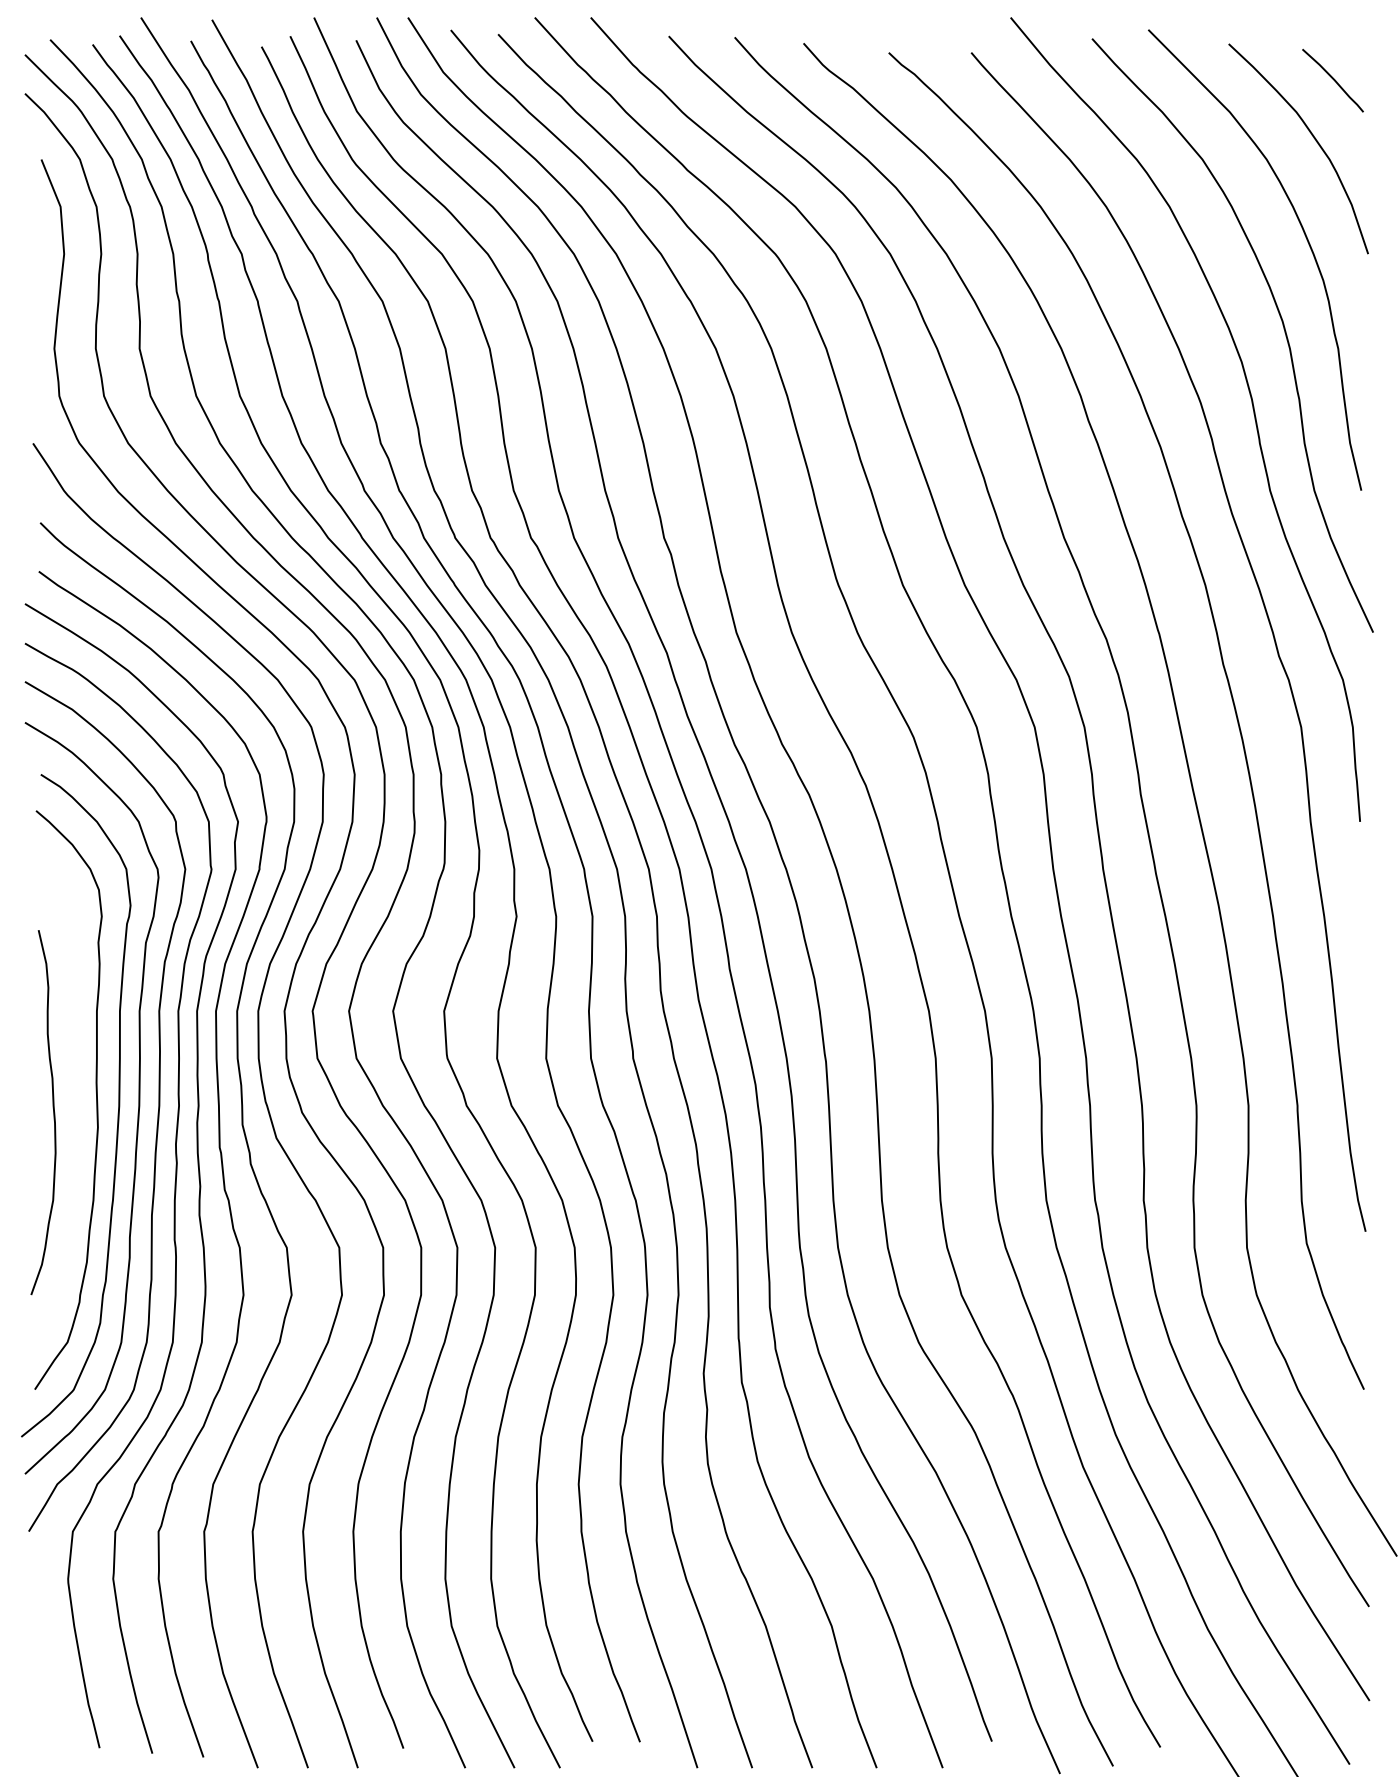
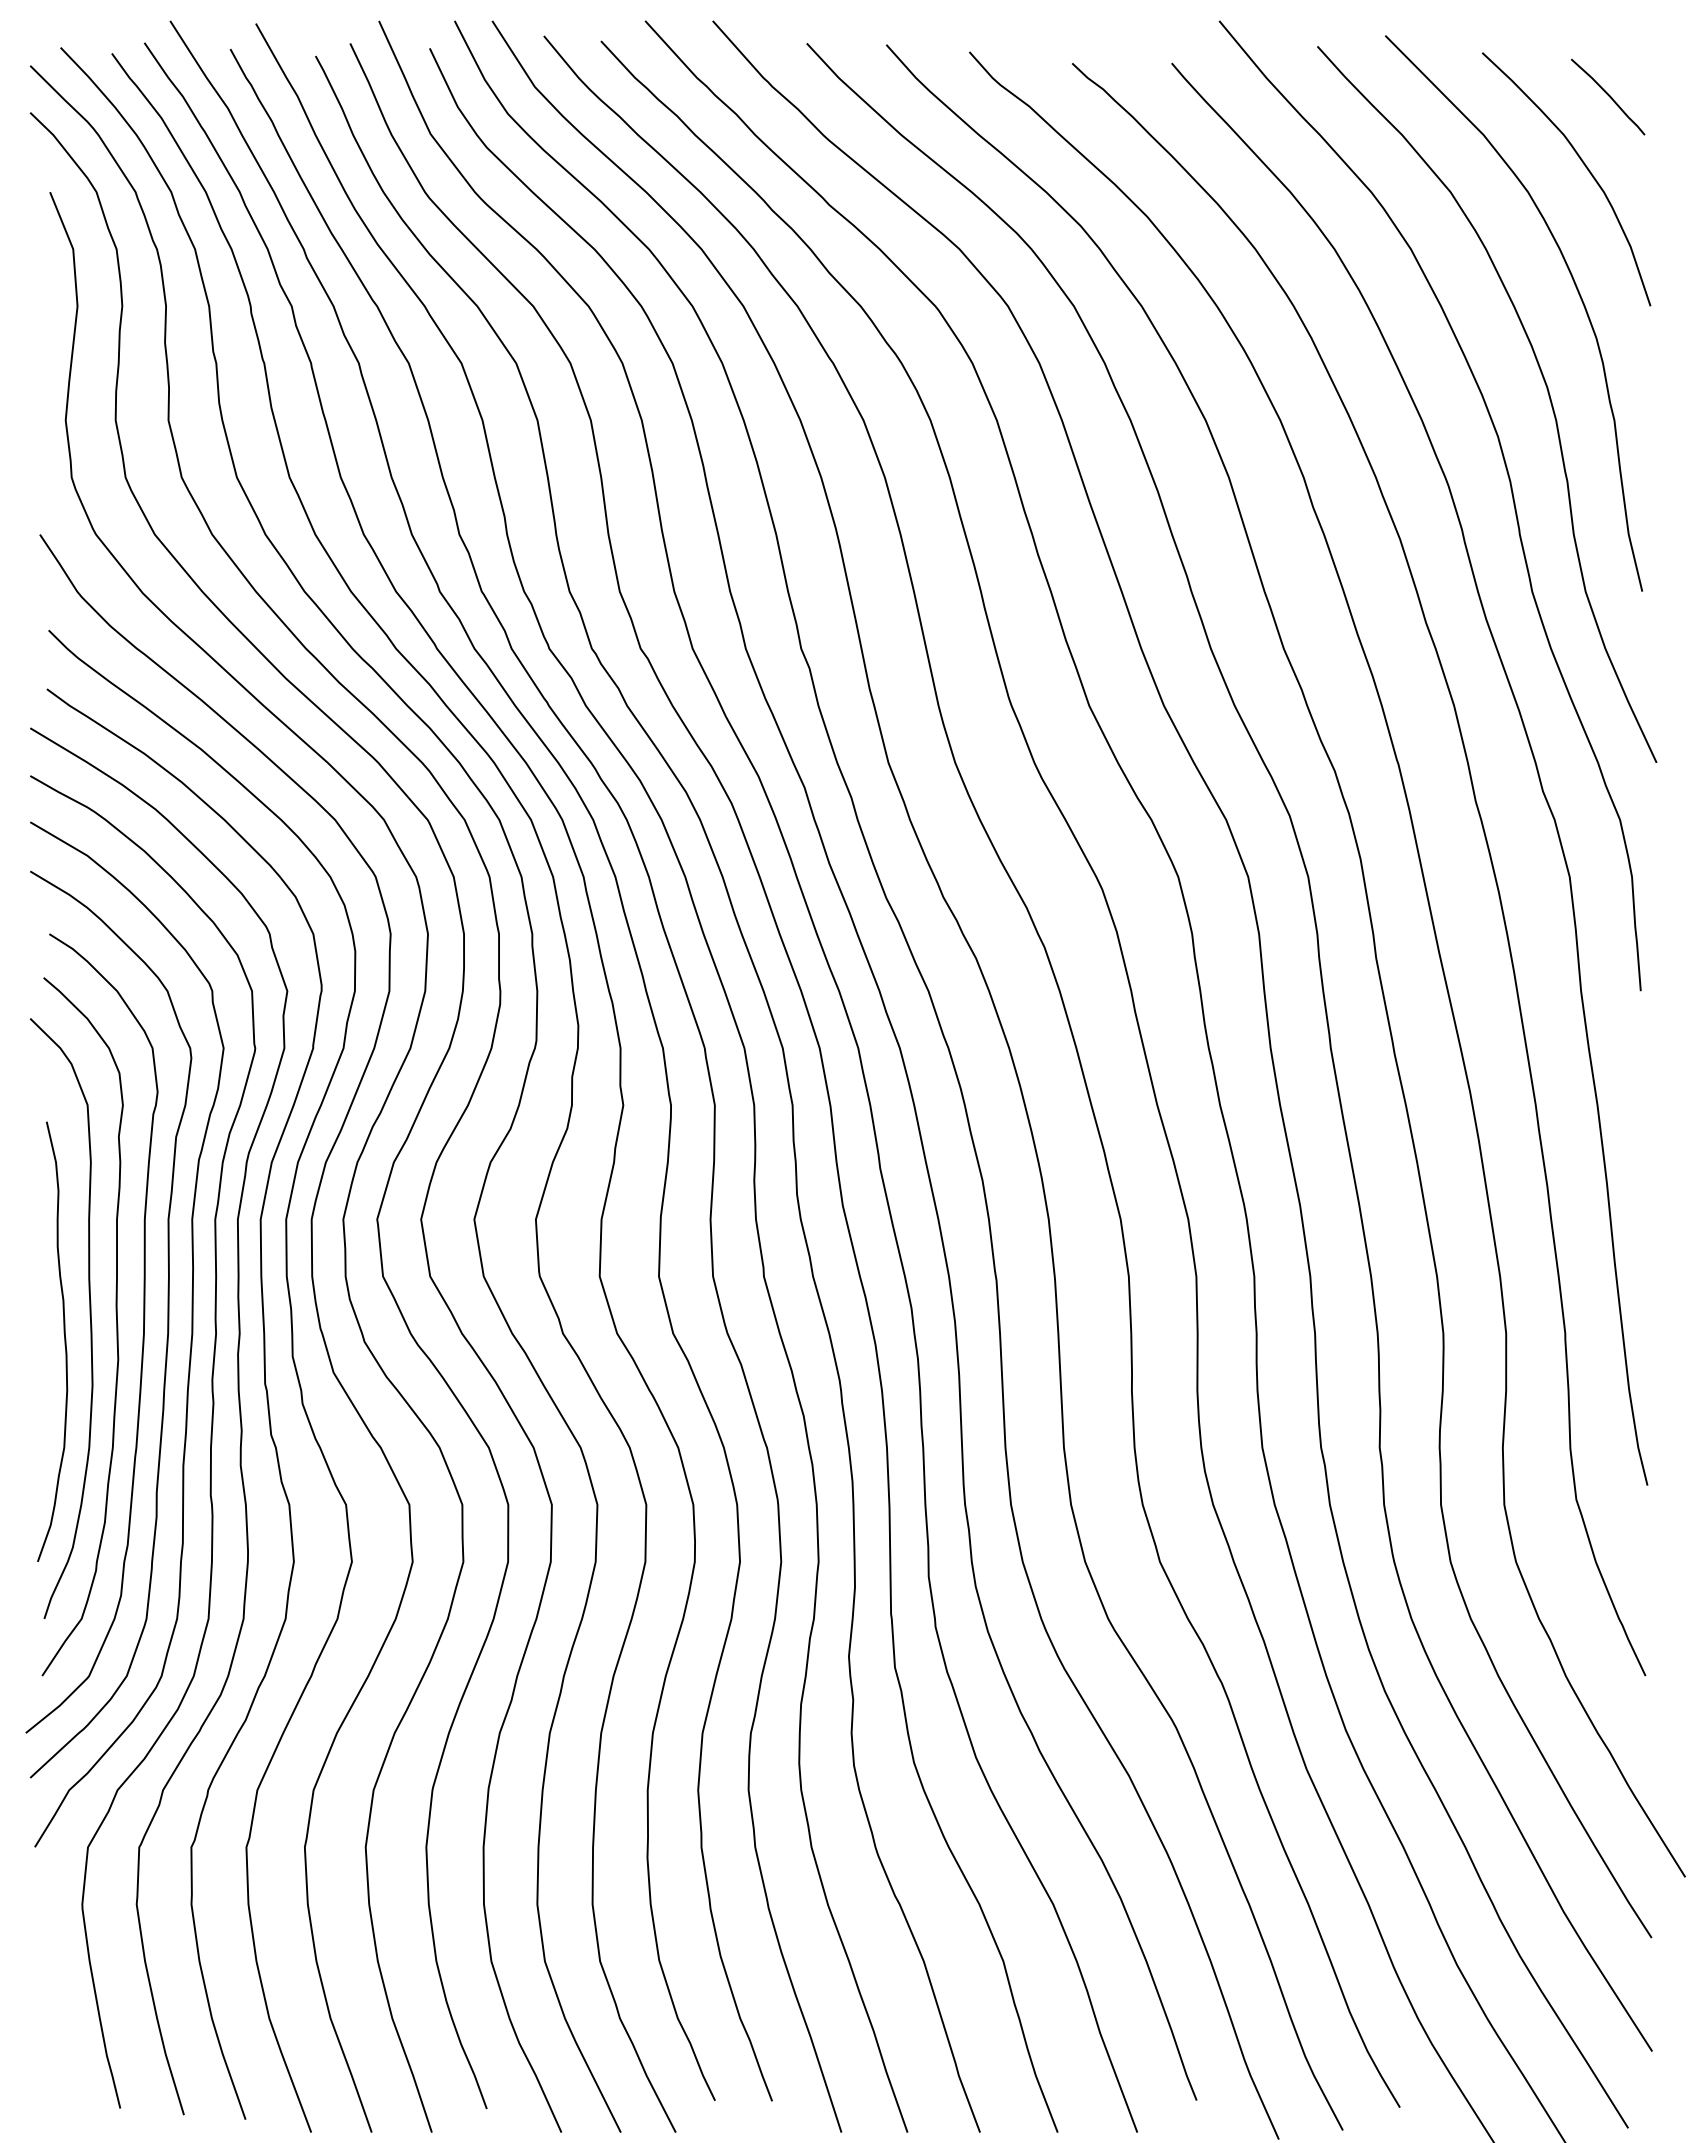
curve: (74, 1091) -> (89, 1316), added

